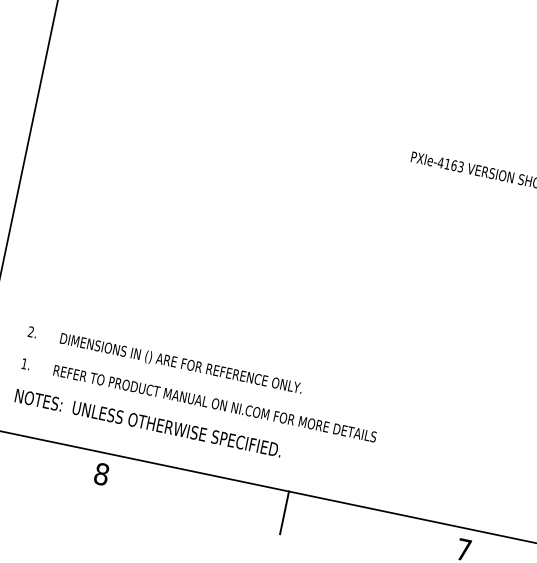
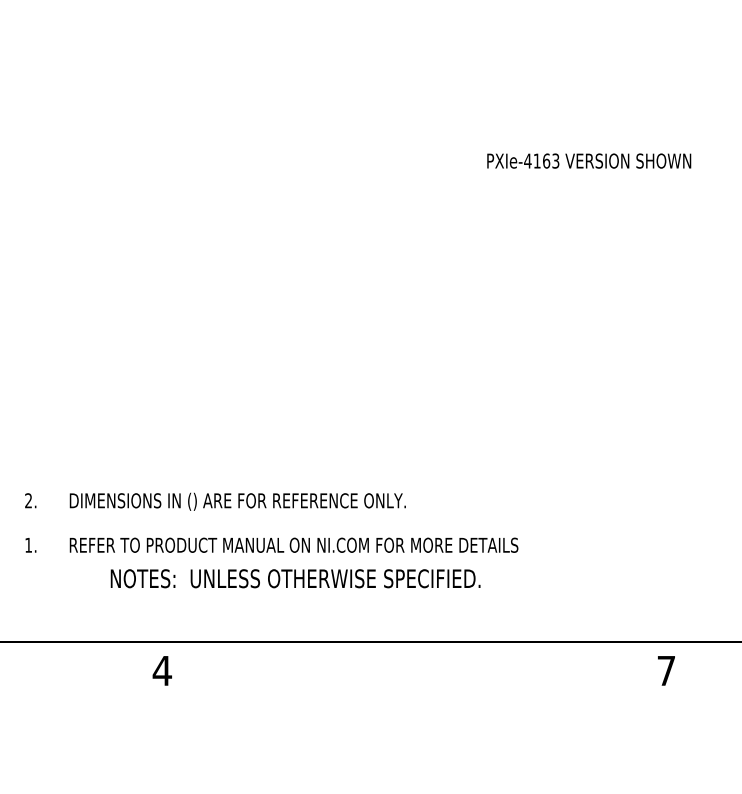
text: (148, 422) -> (295, 578), moved
text: (101, 473) -> (162, 670), 8 -> 4
line: (284, 512) -> (417, 671), removed

